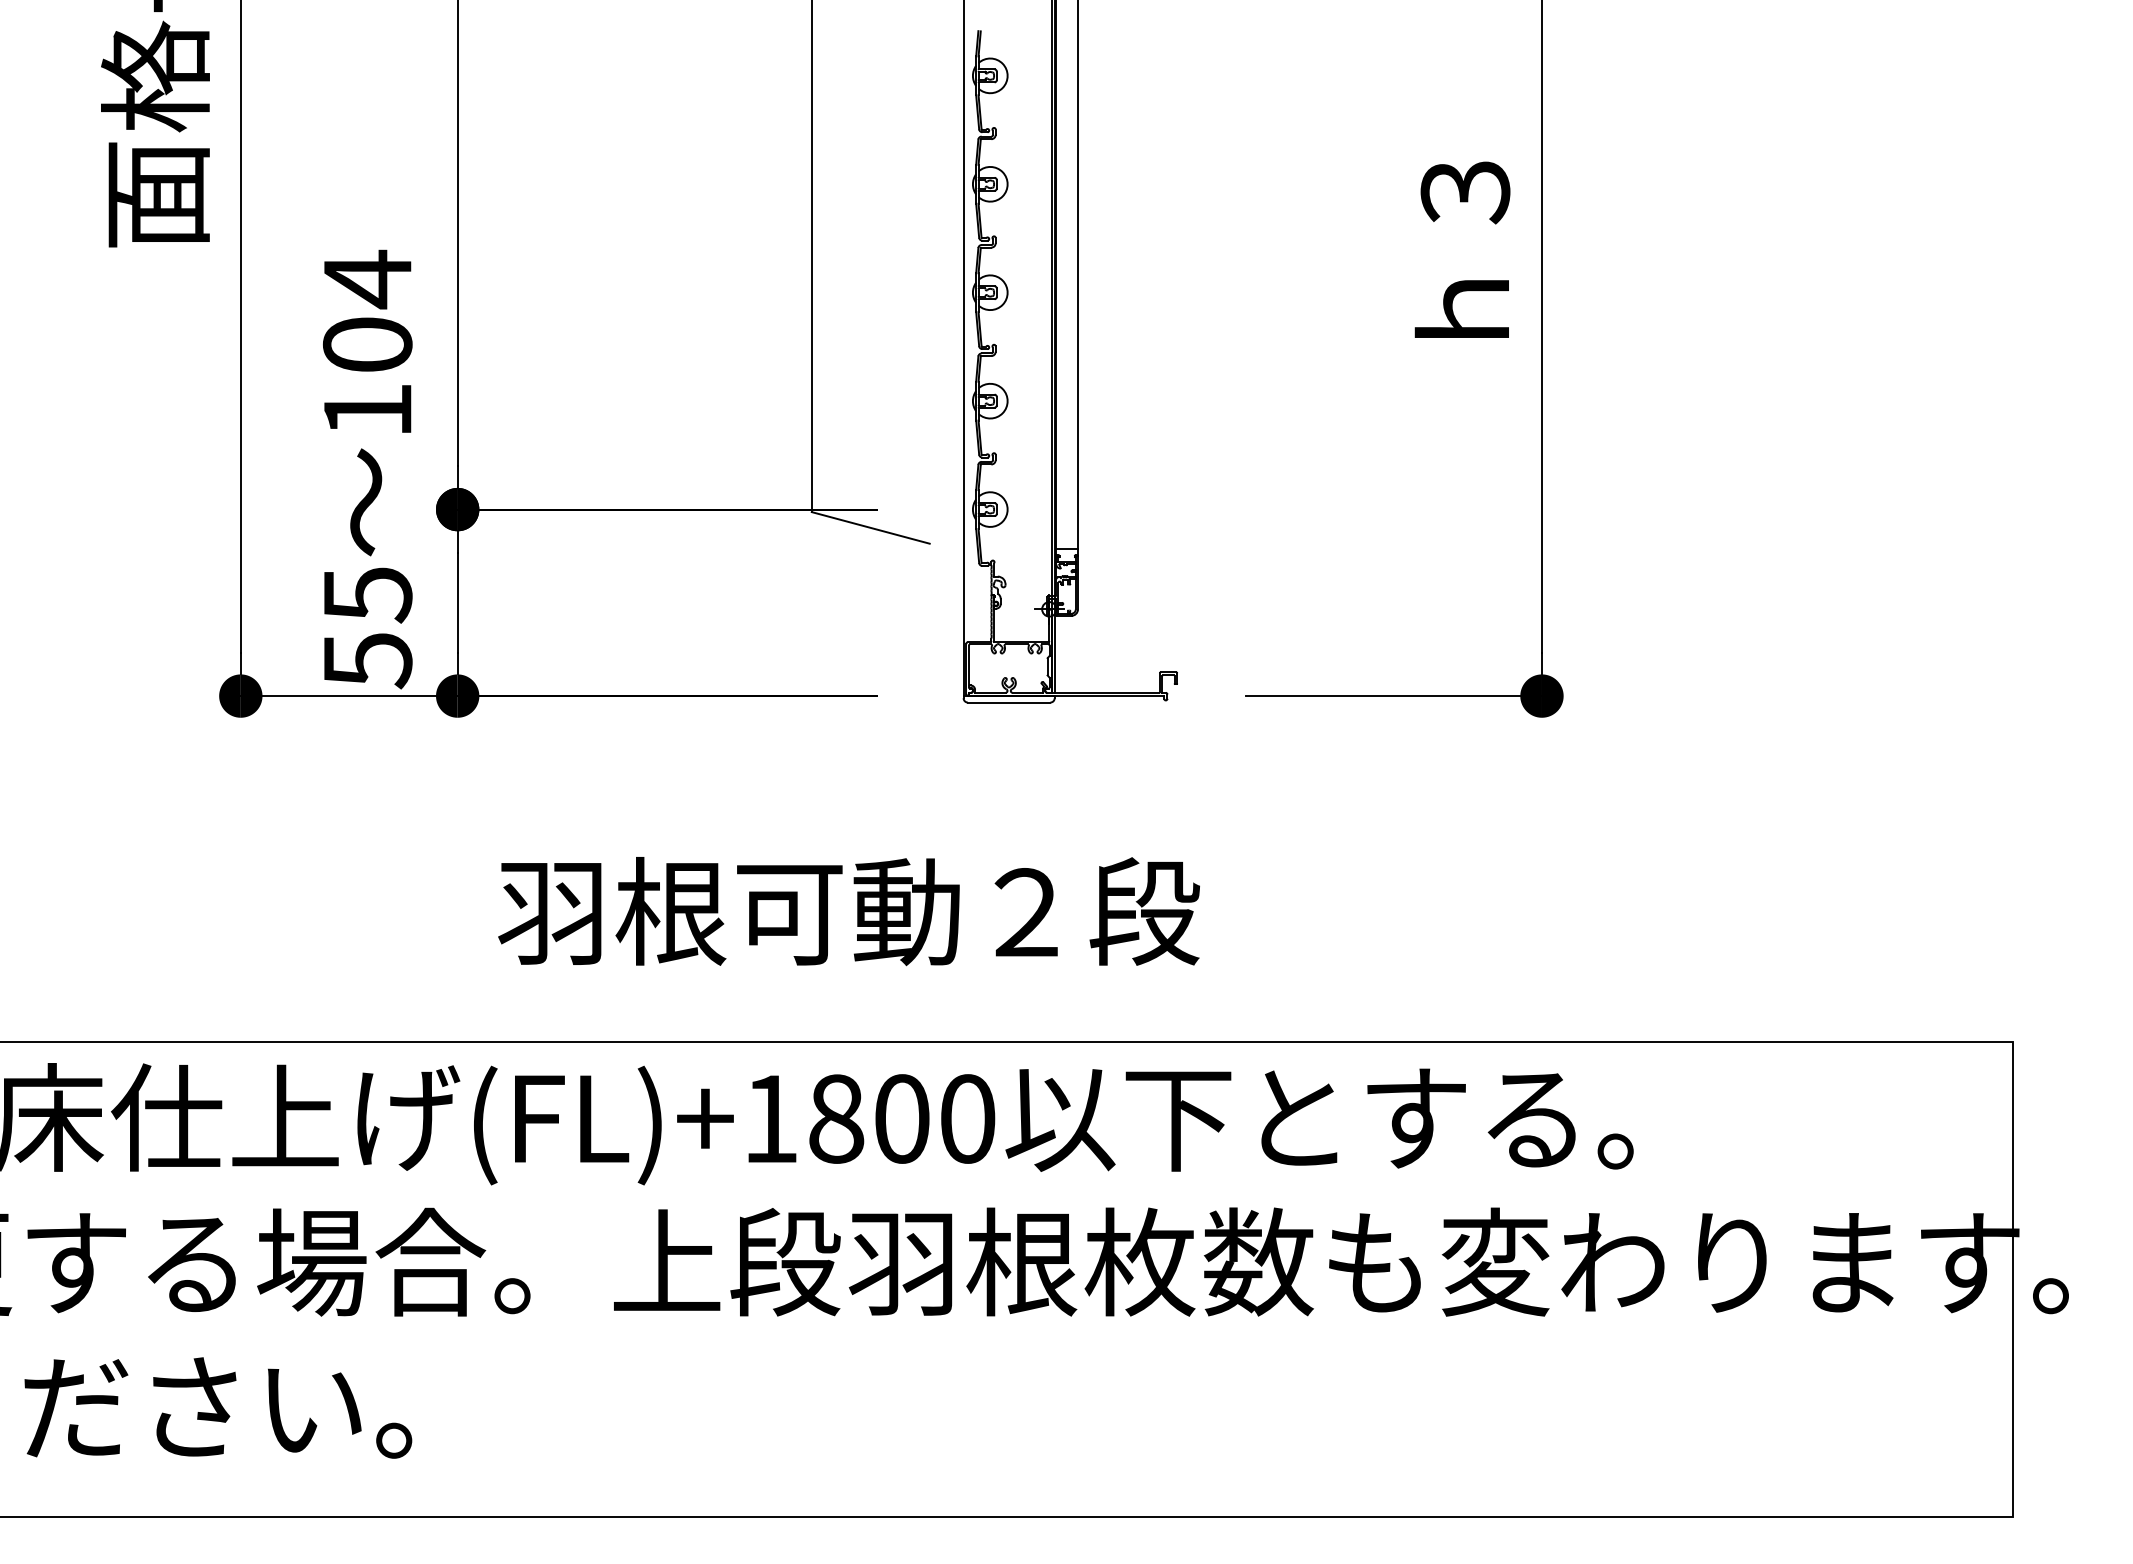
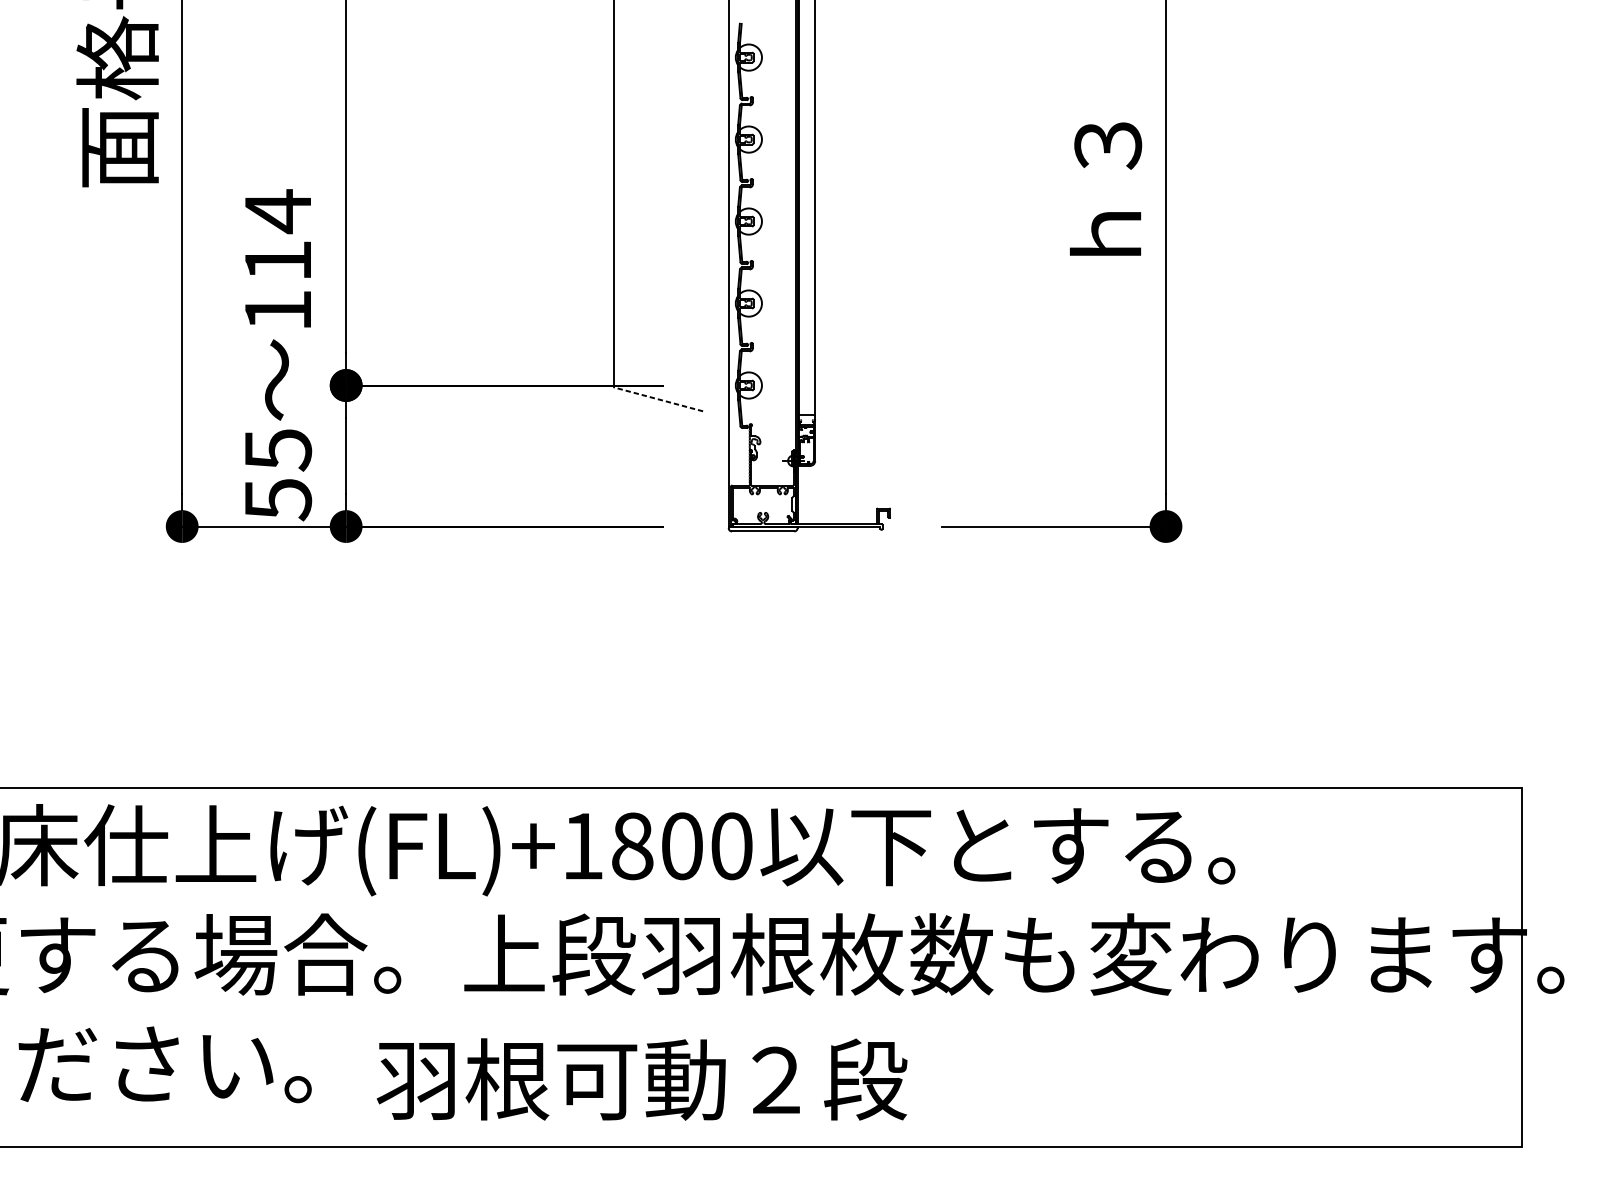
text: (367, 344) -> (277, 260), 104 -> 114
line: (870, 527) -> (658, 399), solid -> dashed
text: (848, 911) -> (641, 1079), moved

